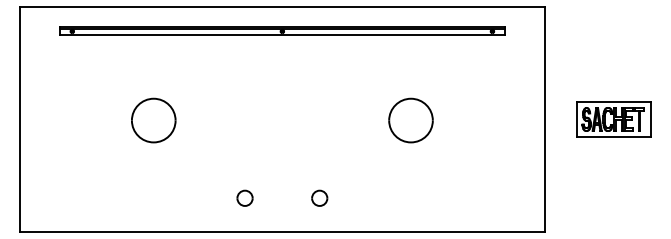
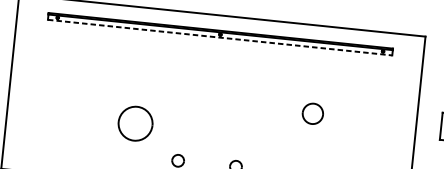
line: (282, 35) -> (220, 37), solid -> dashed
part: (153, 120) -> (135, 123), moved
part: (410, 120) -> (312, 113), size x0.6

